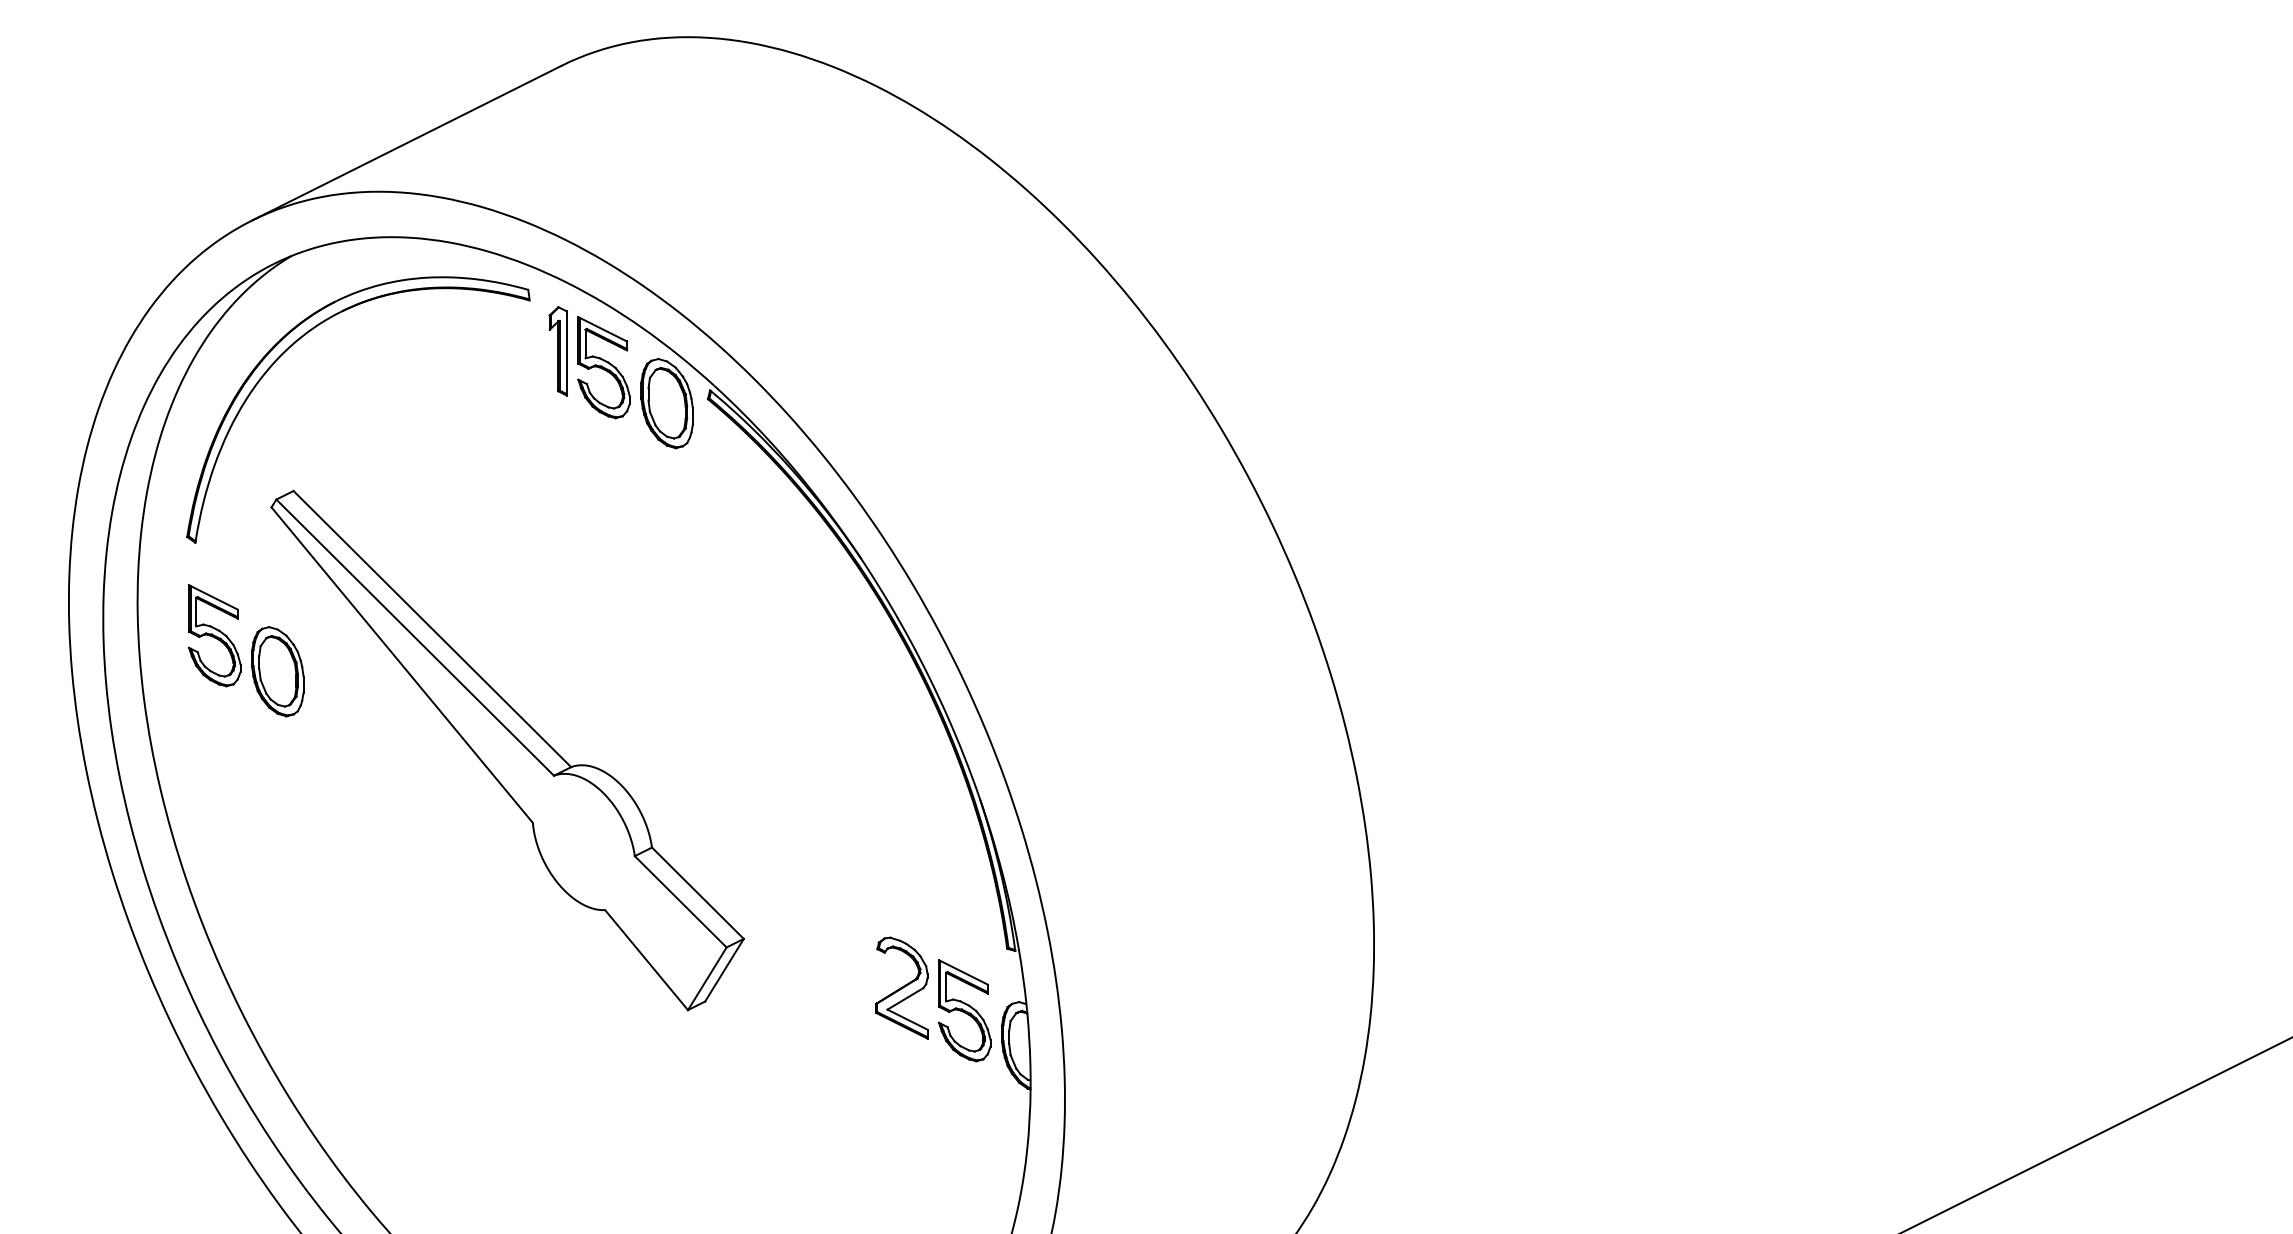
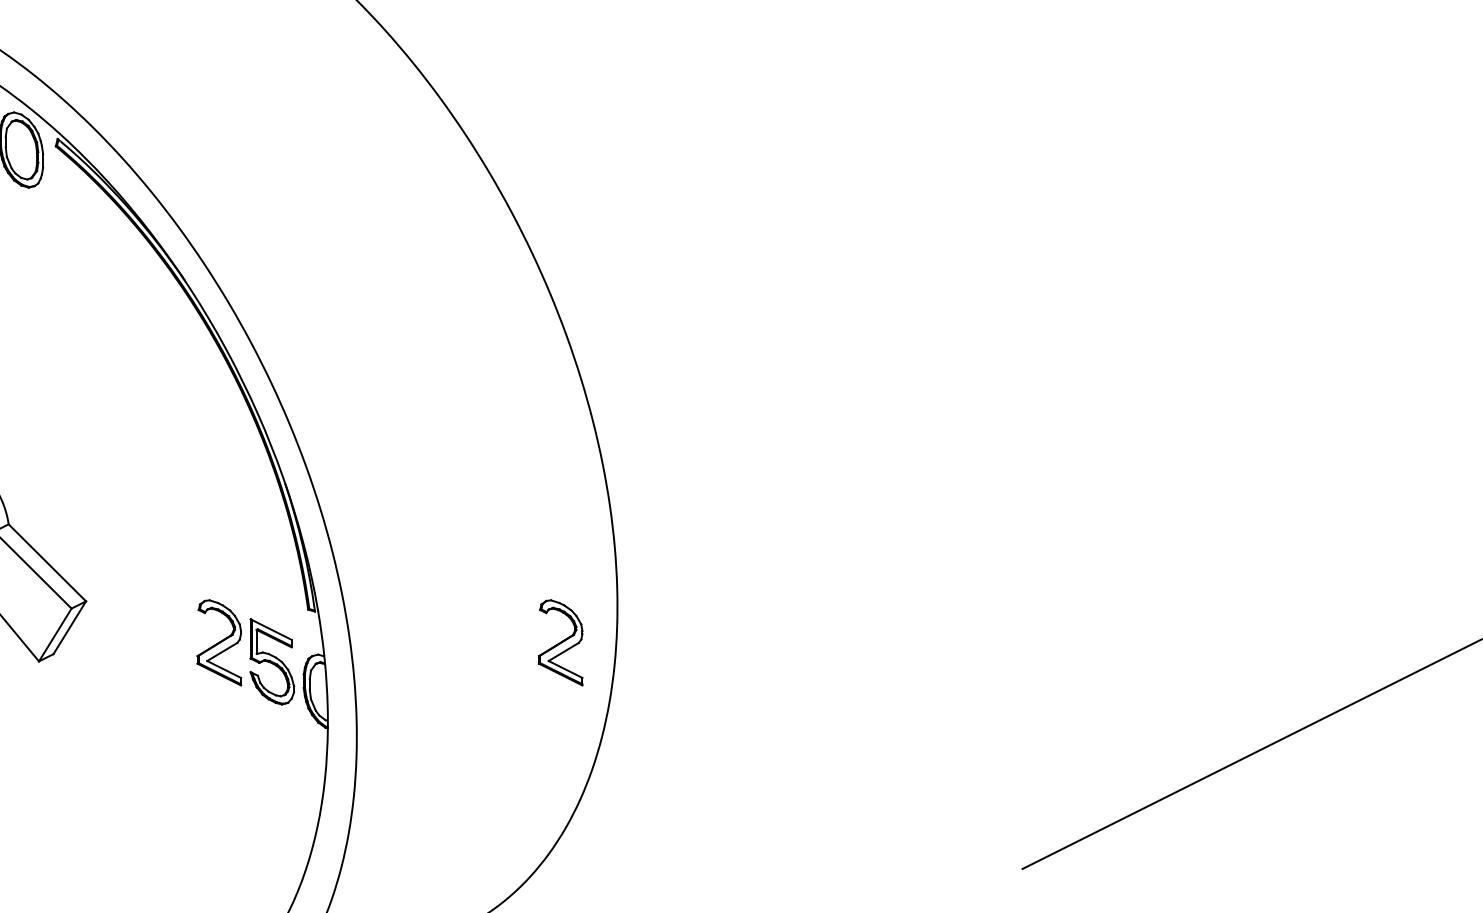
part: (1306, 987) -> (560, 642), added

